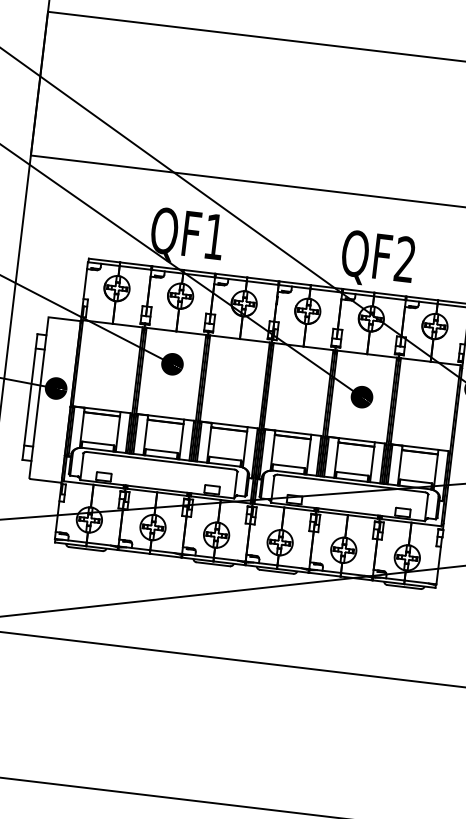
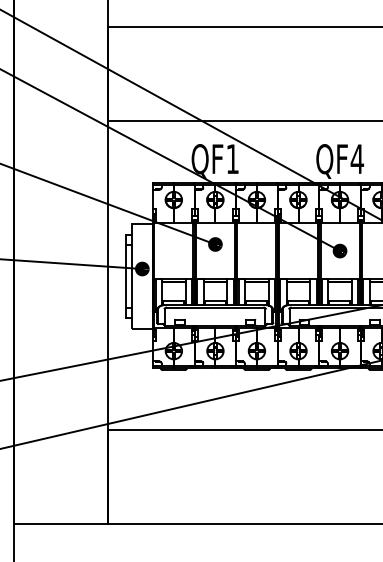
text: (404, 258) -> (356, 158), QF2 -> QF4

